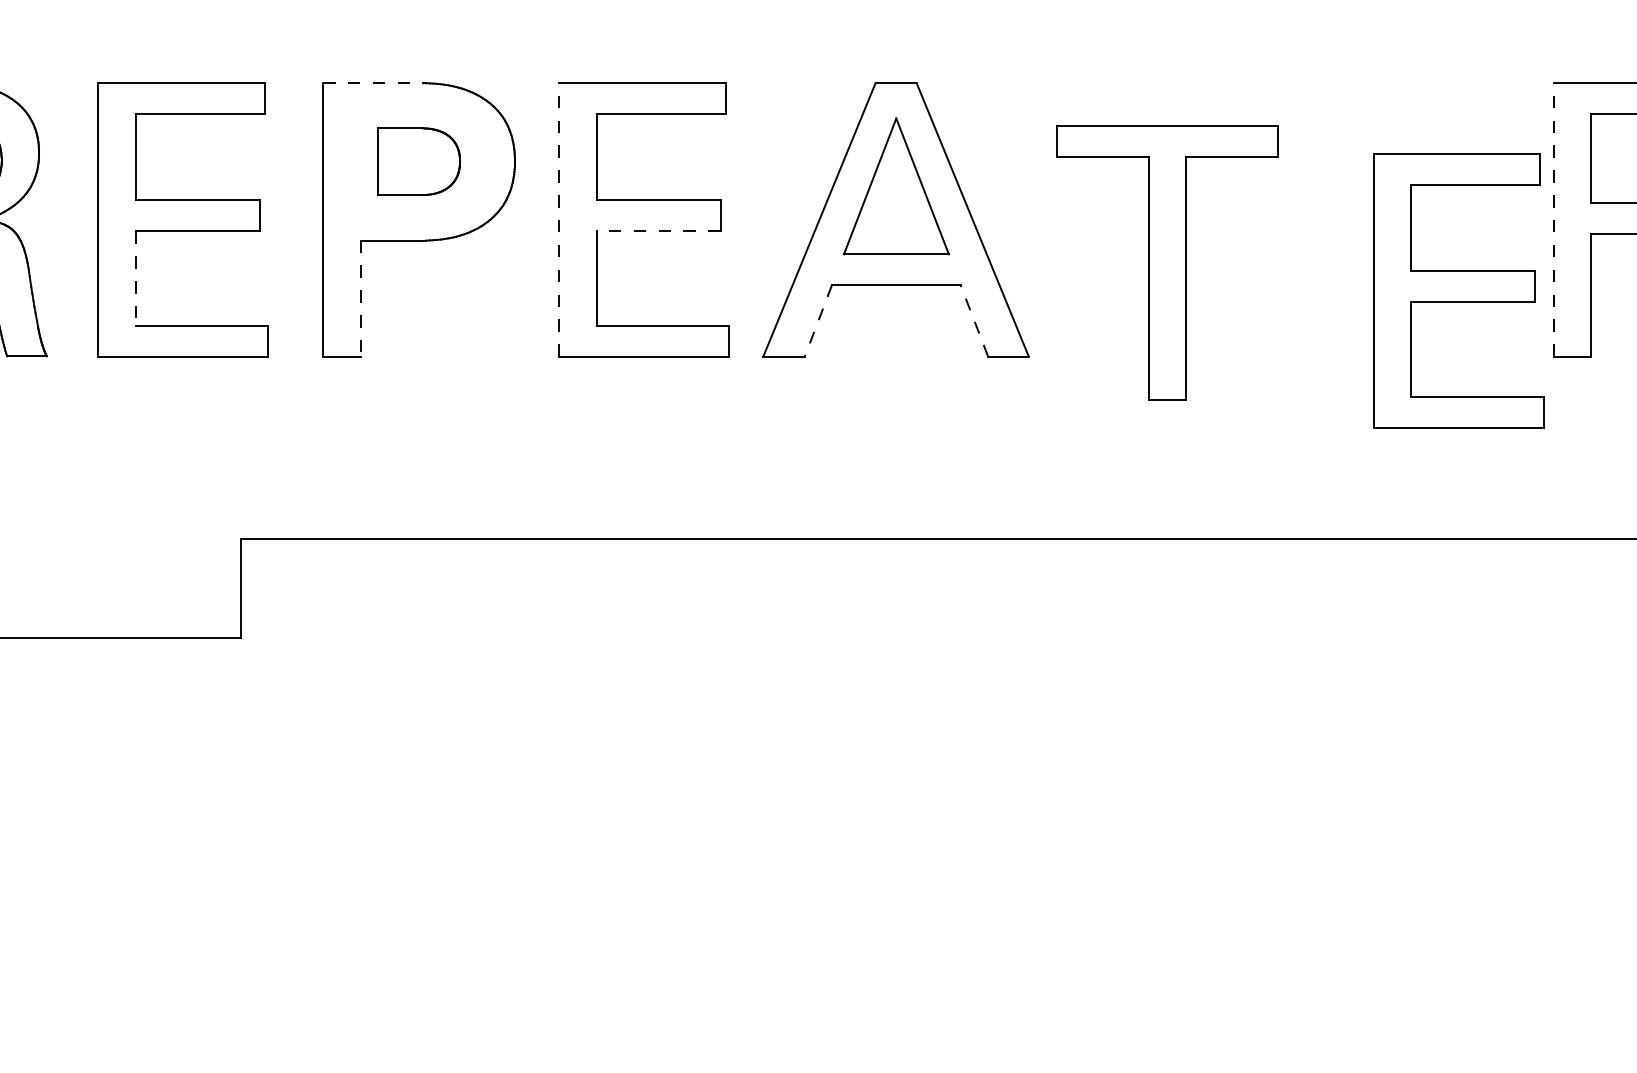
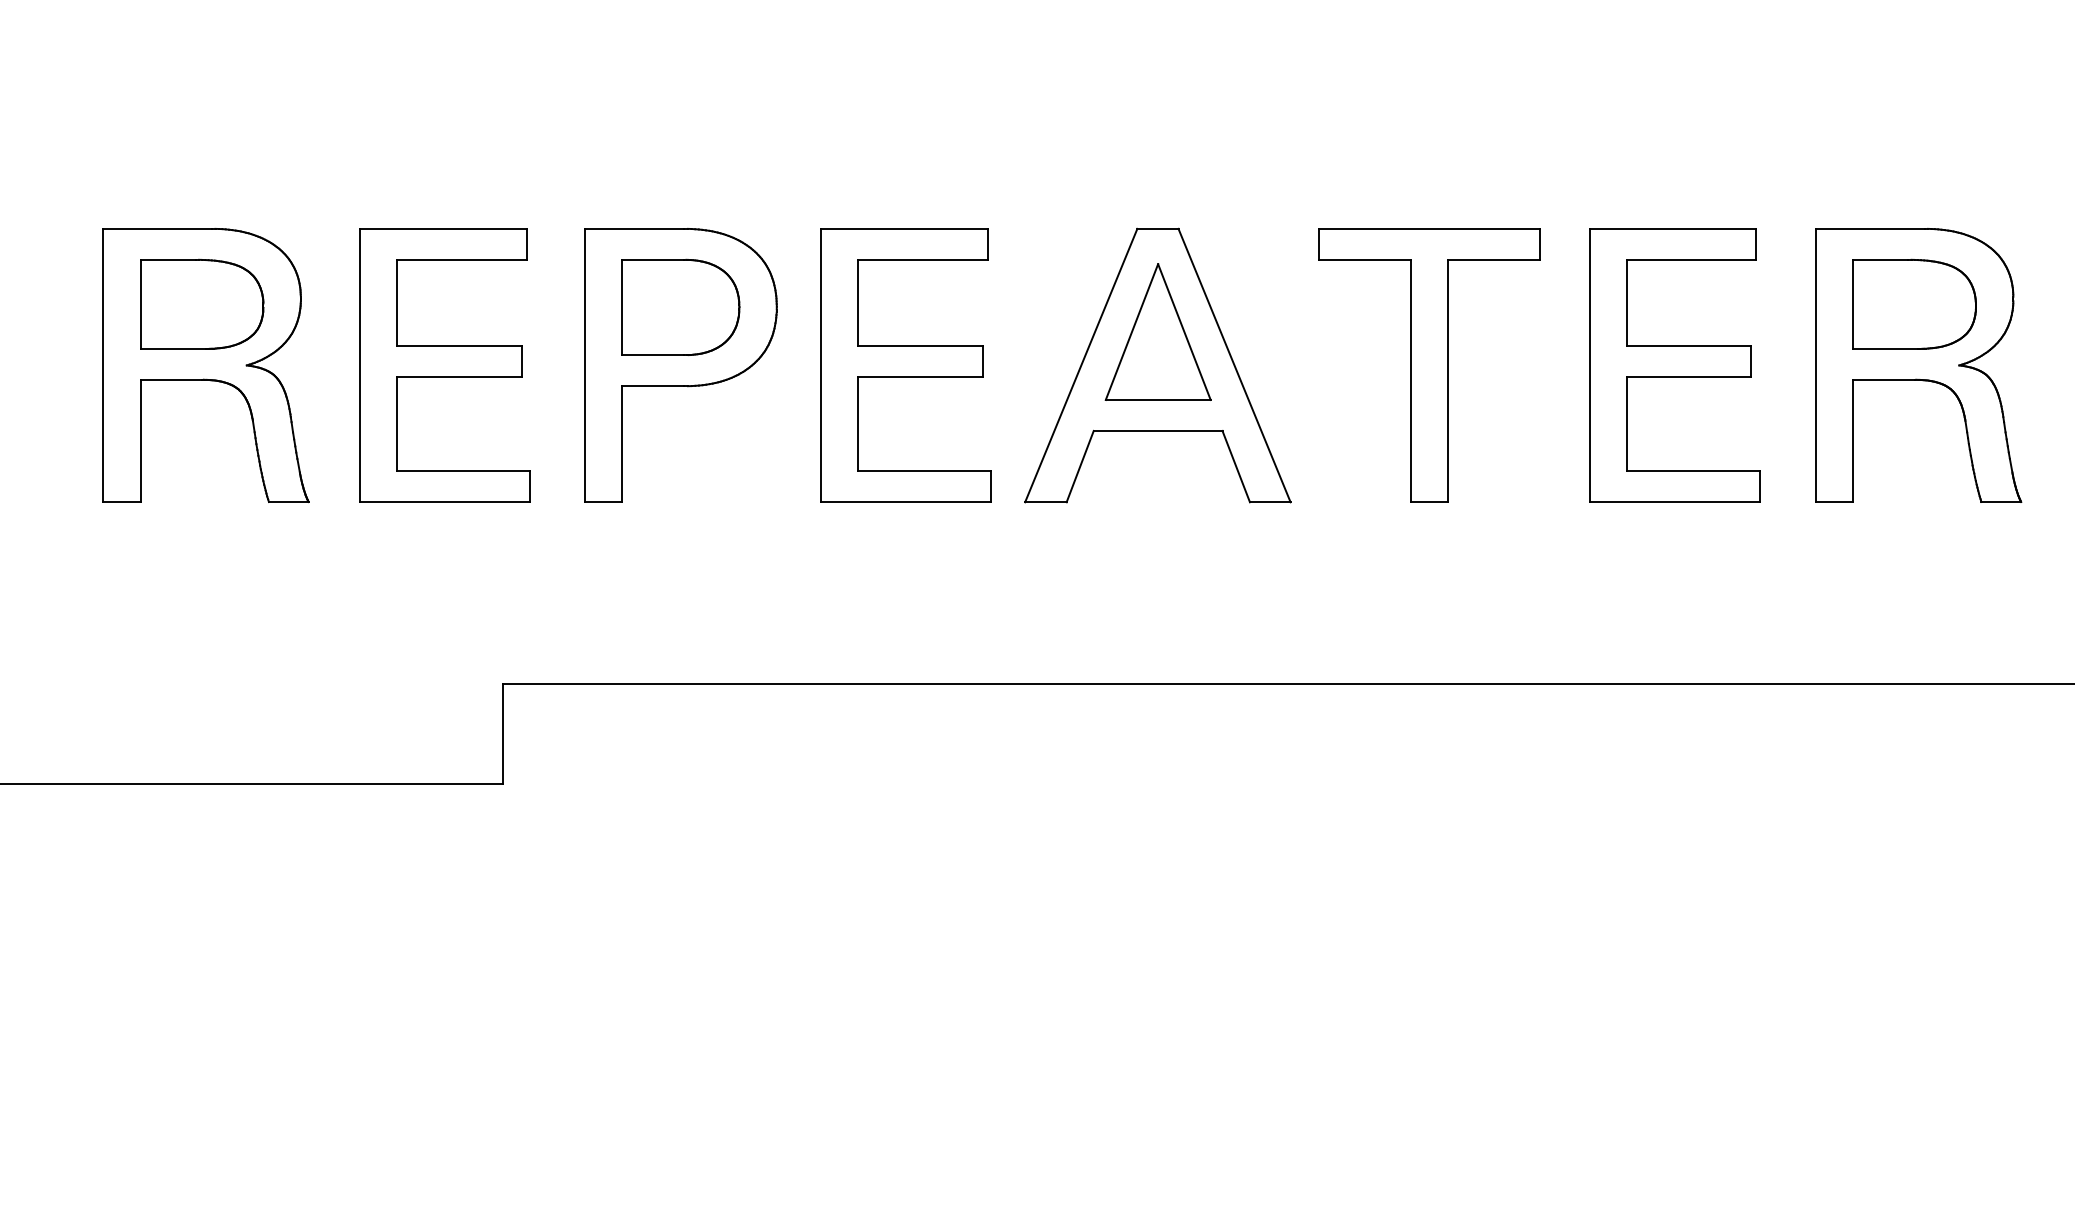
line: (372, 82) -> (634, 228), dashed -> solid
part: (418, 160) -> (680, 306), size x1.43
line: (558, 219) -> (820, 365), dashed -> solid
line: (1553, 219) -> (1815, 365), dashed -> solid
line: (657, 231) -> (919, 377), dashed -> solid
part: (1167, 262) -> (1429, 365), moved
line: (135, 278) -> (397, 424), dashed -> solid
part: (1458, 290) -> (1674, 365), moved
line: (360, 298) -> (622, 444), dashed -> solid
line: (974, 320) -> (1236, 466), dashed -> solid
line: (818, 321) -> (1080, 467), dashed -> solid

